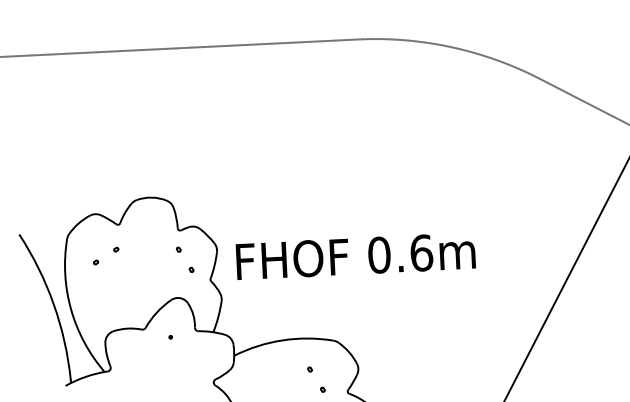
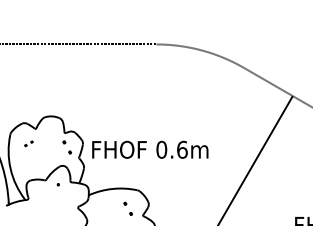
part: (105, 255) -> (28, 143), size x0.6

